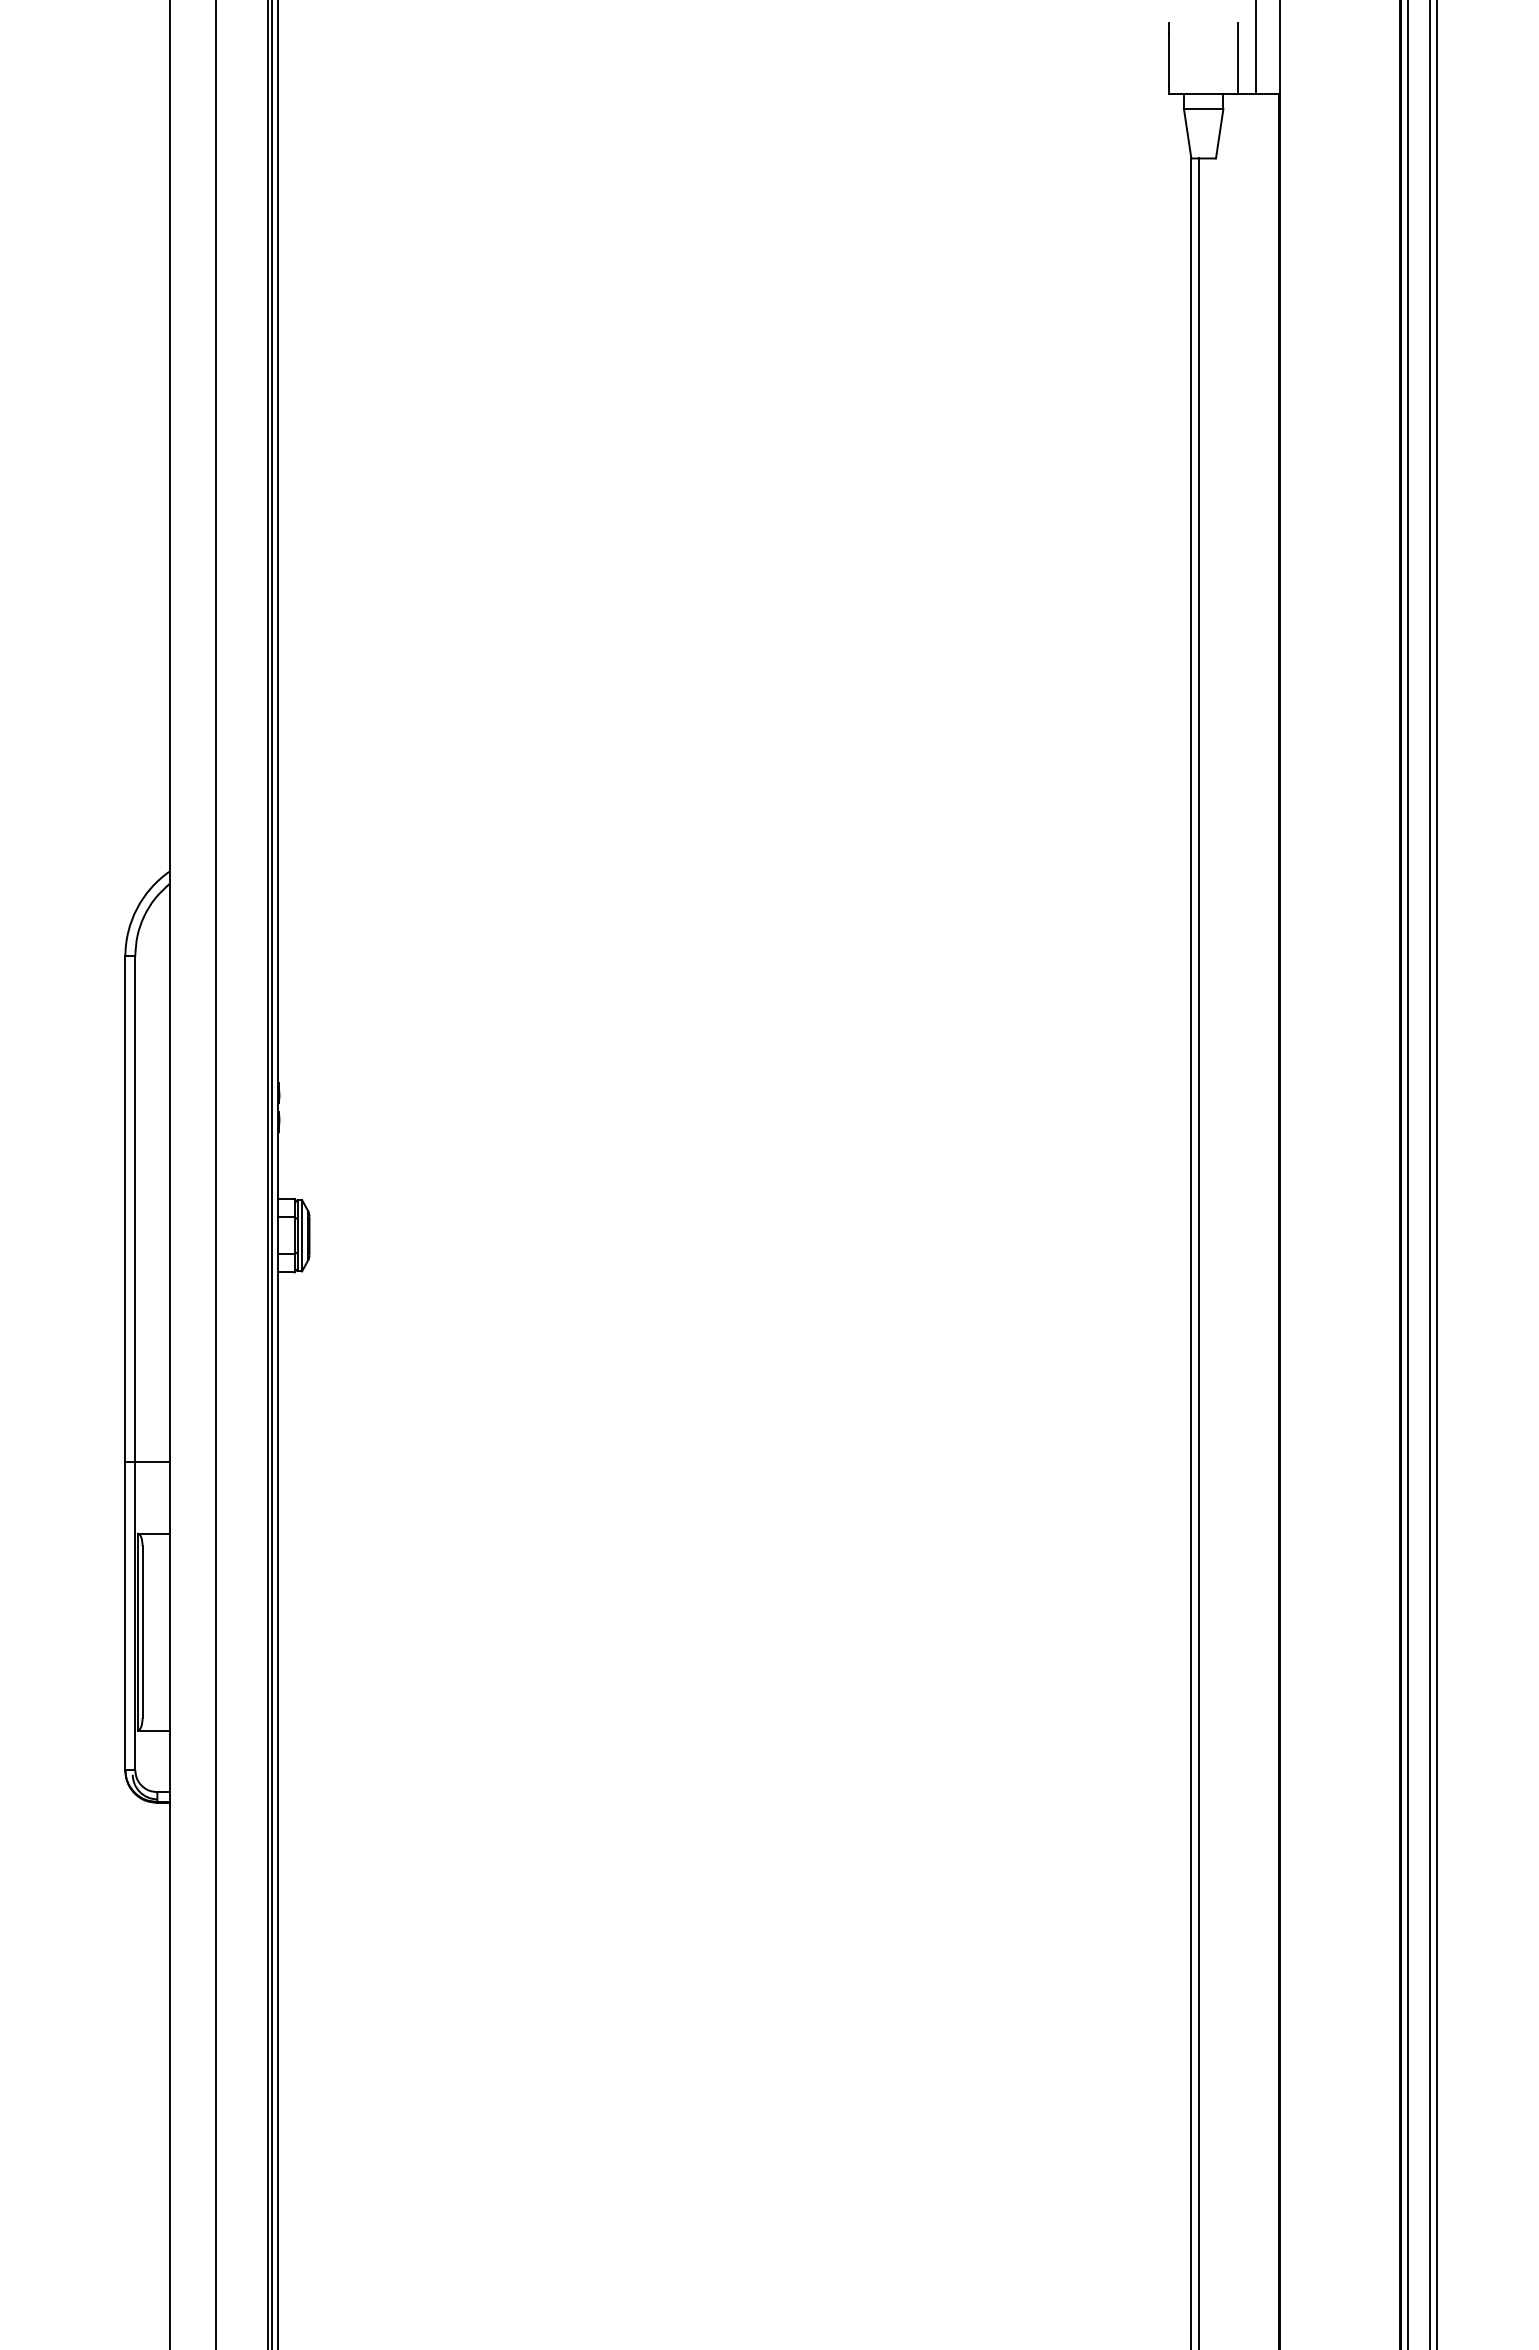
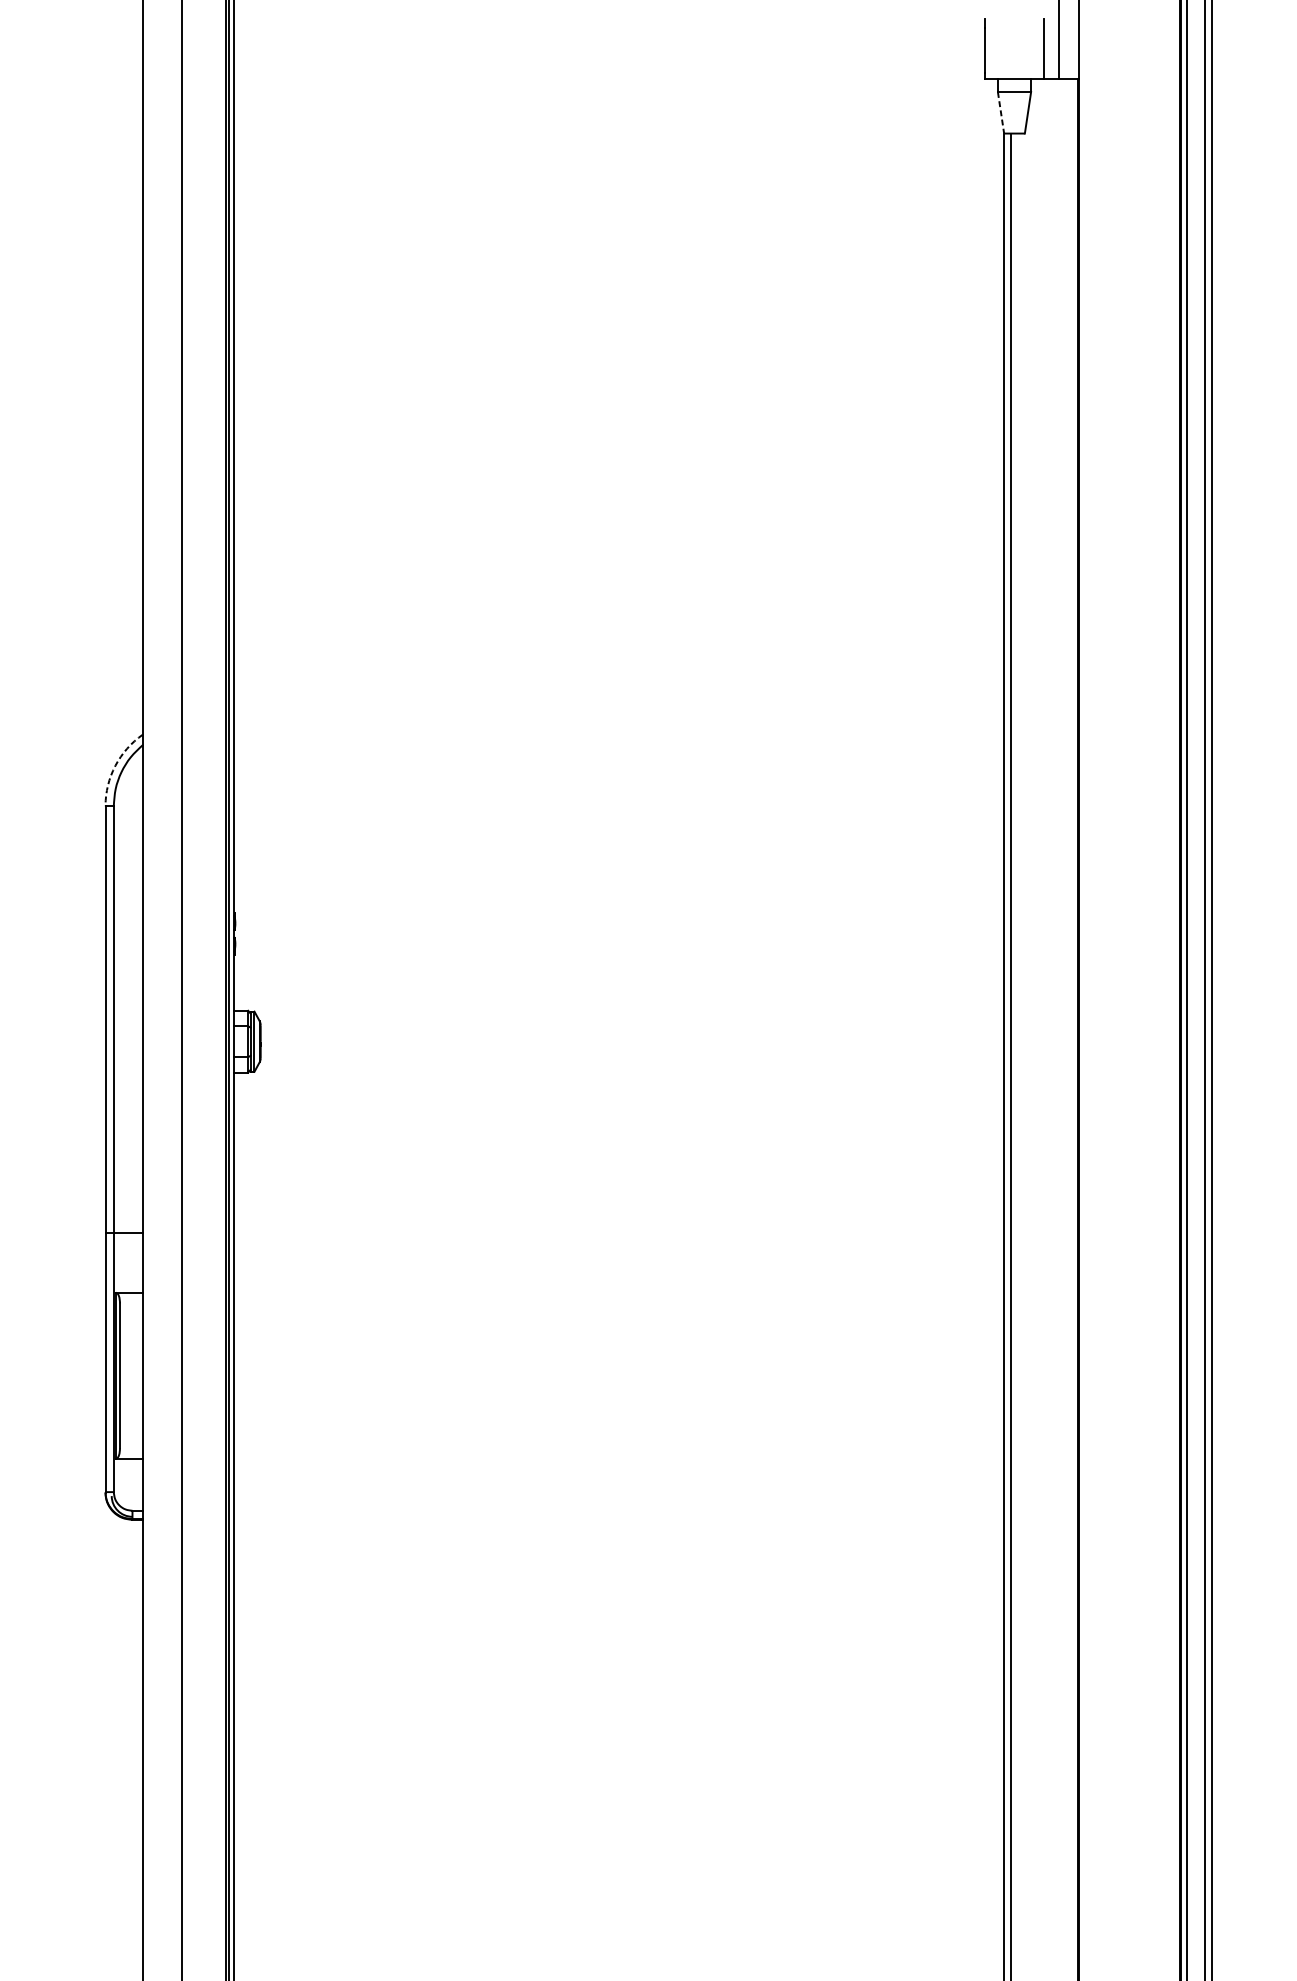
line: (1187, 133) -> (1000, 112), solid -> dashed
arc: (137, 908) -> (115, 765), solid -> dashed

